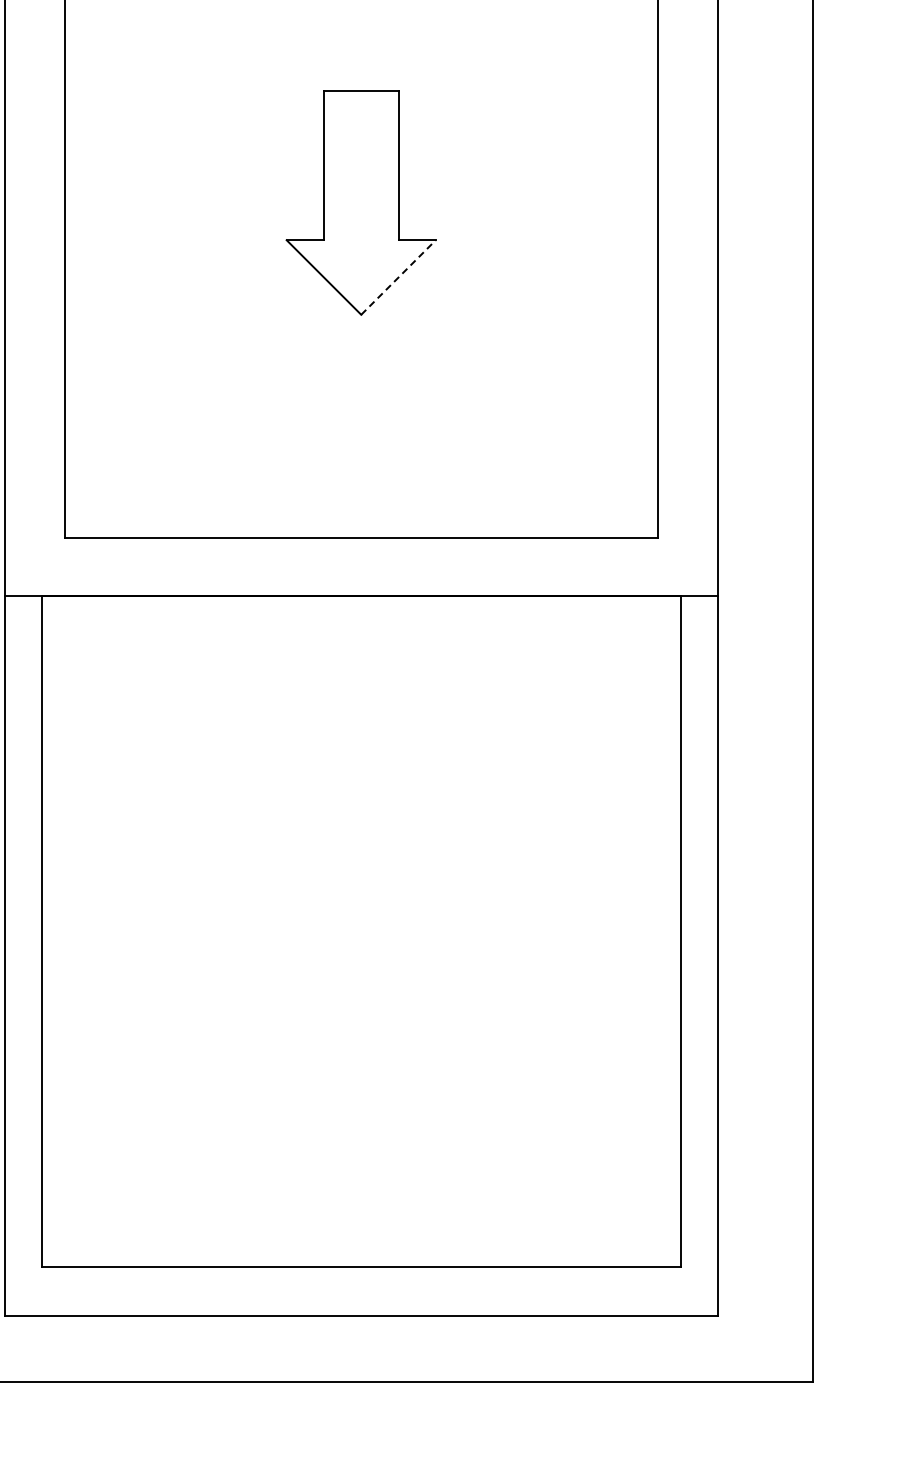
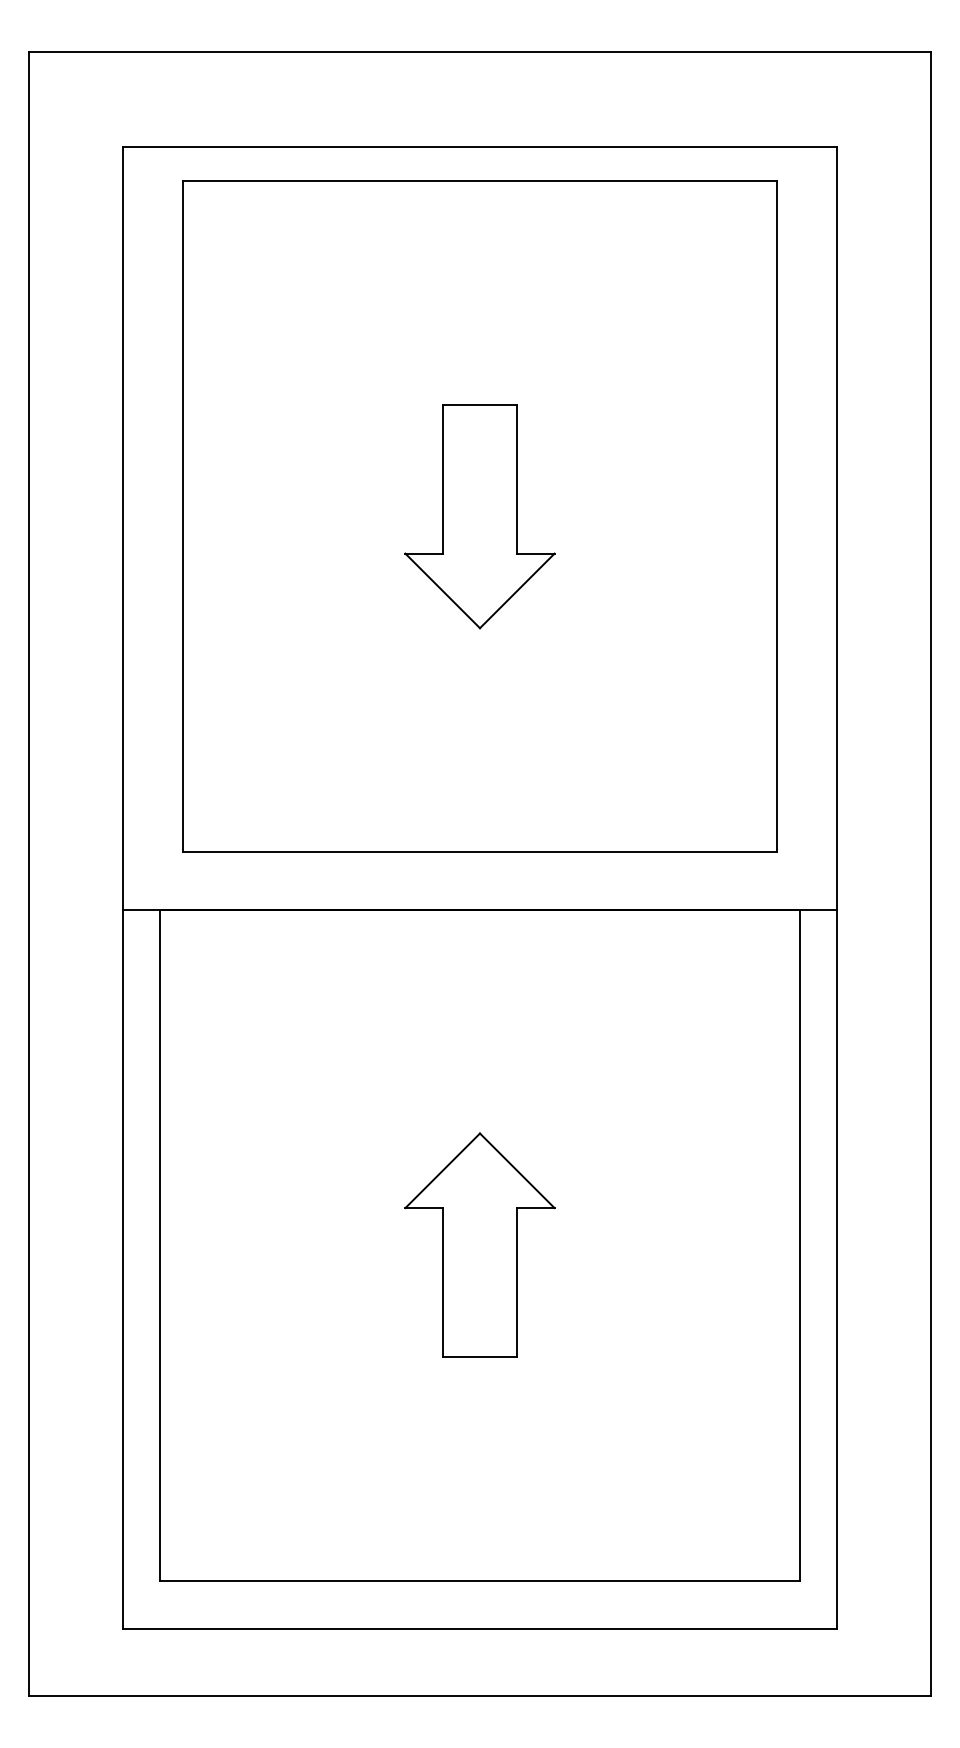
line: (398, 277) -> (517, 590), dashed -> solid
part: (360, 931) -> (479, 1244), added

